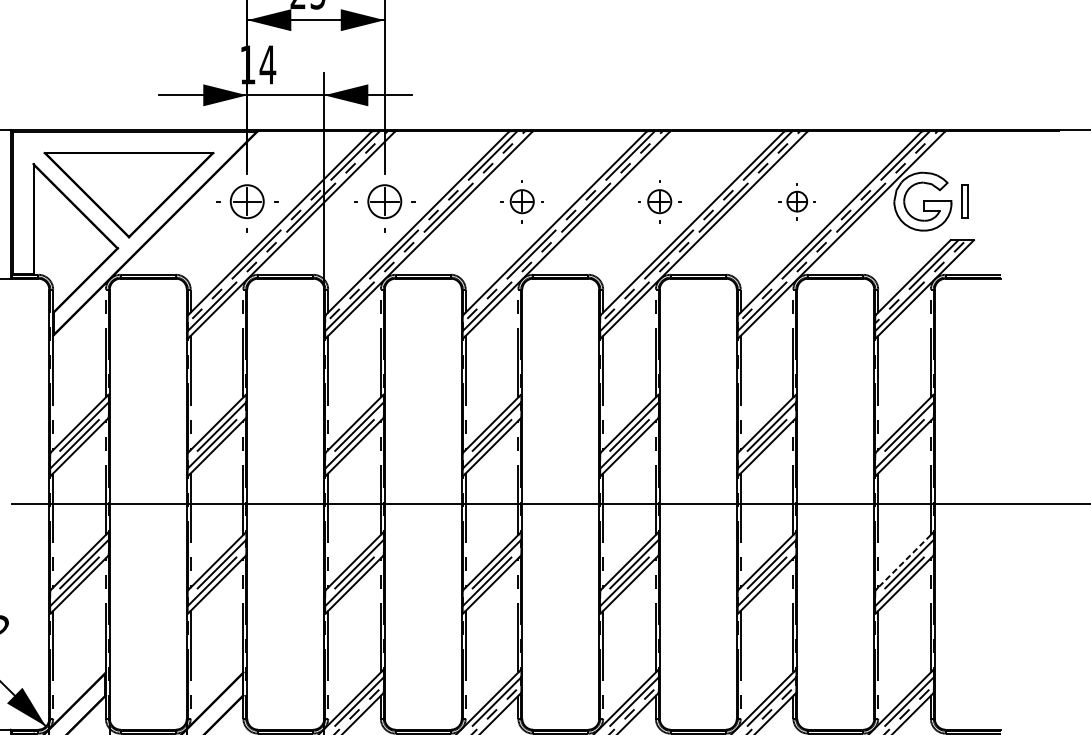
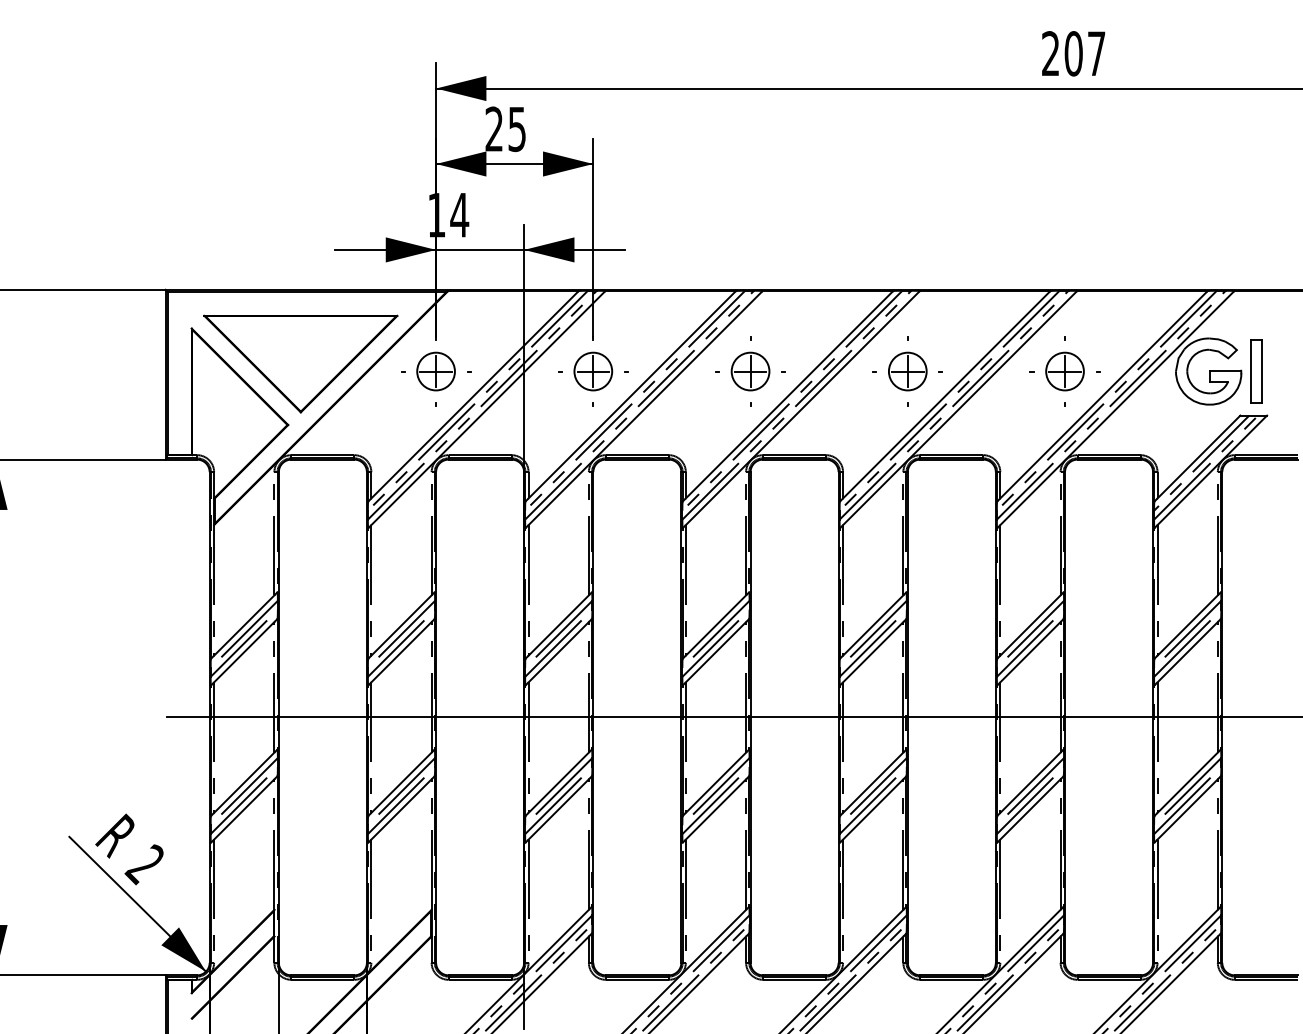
part: (522, 201) -> (750, 371), size x1.43
part: (659, 201) -> (907, 371), size x1.43
part: (796, 201) -> (1064, 371), size x1.67
part: (964, 201) -> (1256, 371), size x1.67
line: (904, 561) -> (1187, 782), dashed -> solid

